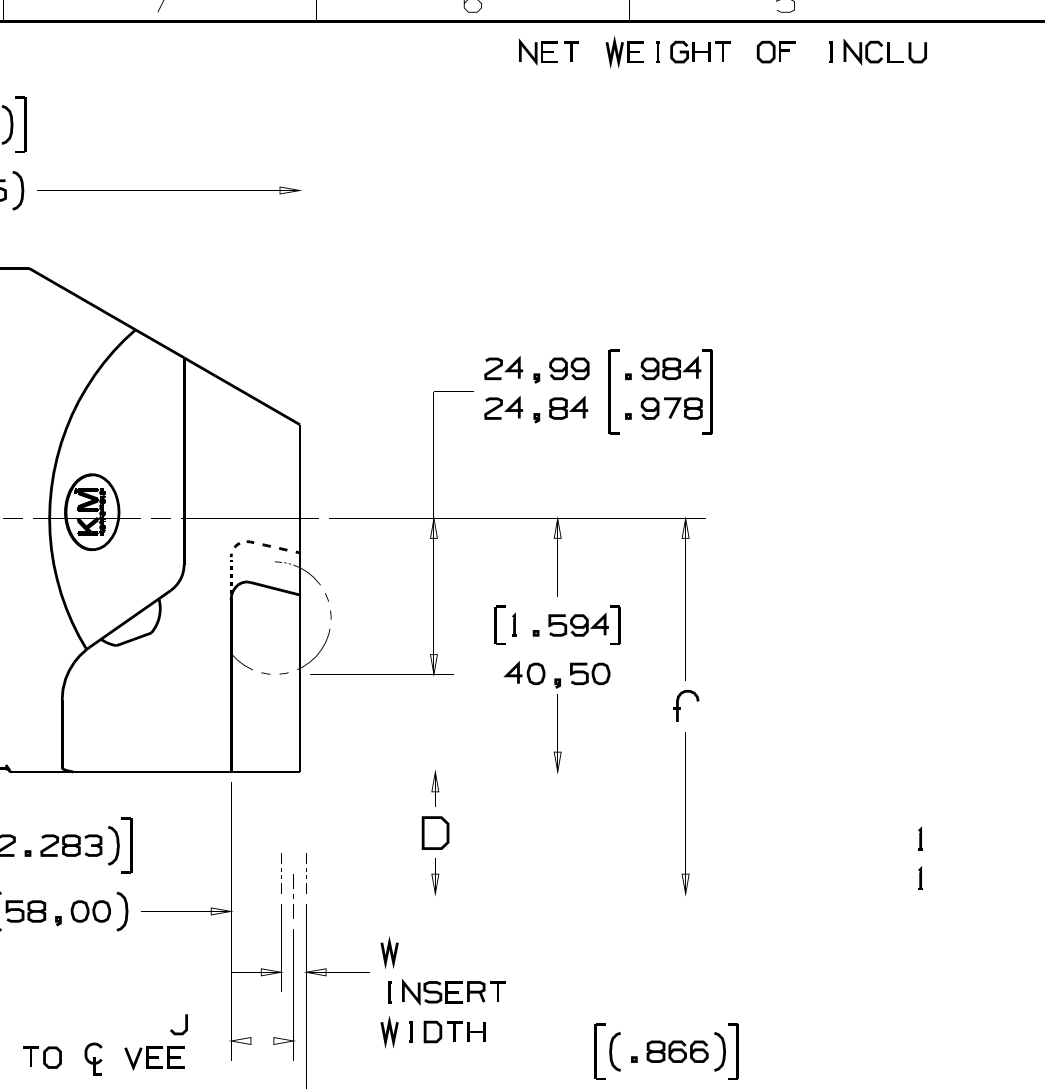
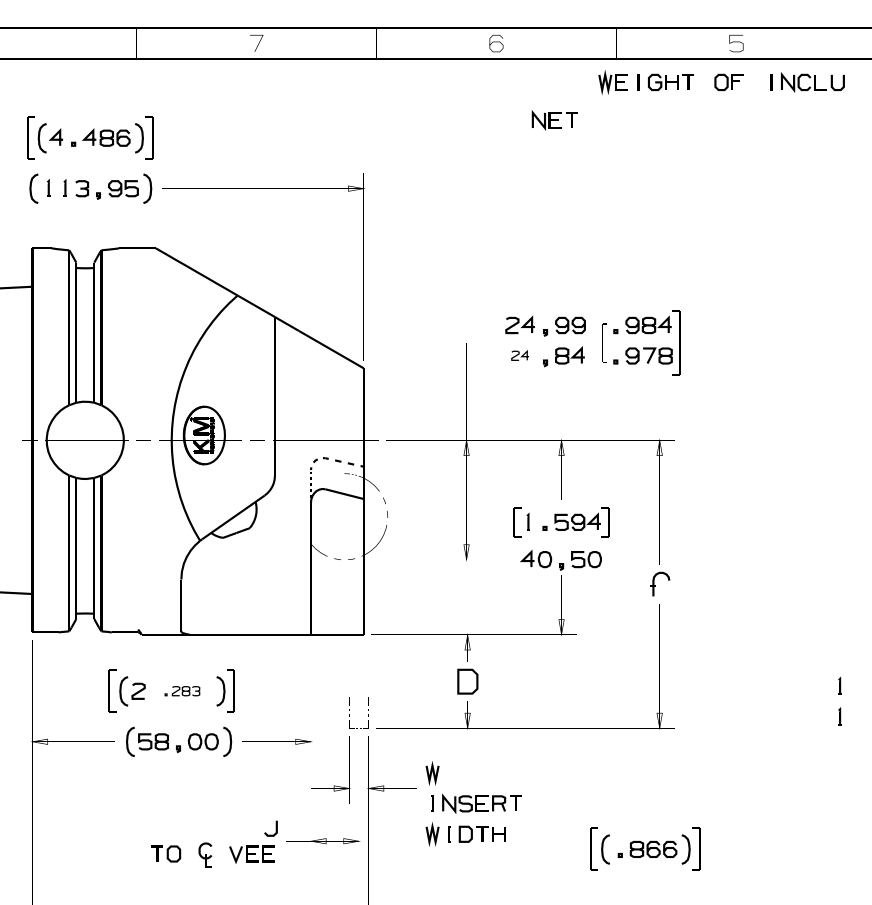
part: (548, 52) -> (554, 120), moved
part: (613, 391) -> (604, 342), size x0.6
part: (502, 407) -> (519, 355), size x0.6
part: (63, 844) -> (182, 690), size x0.6

